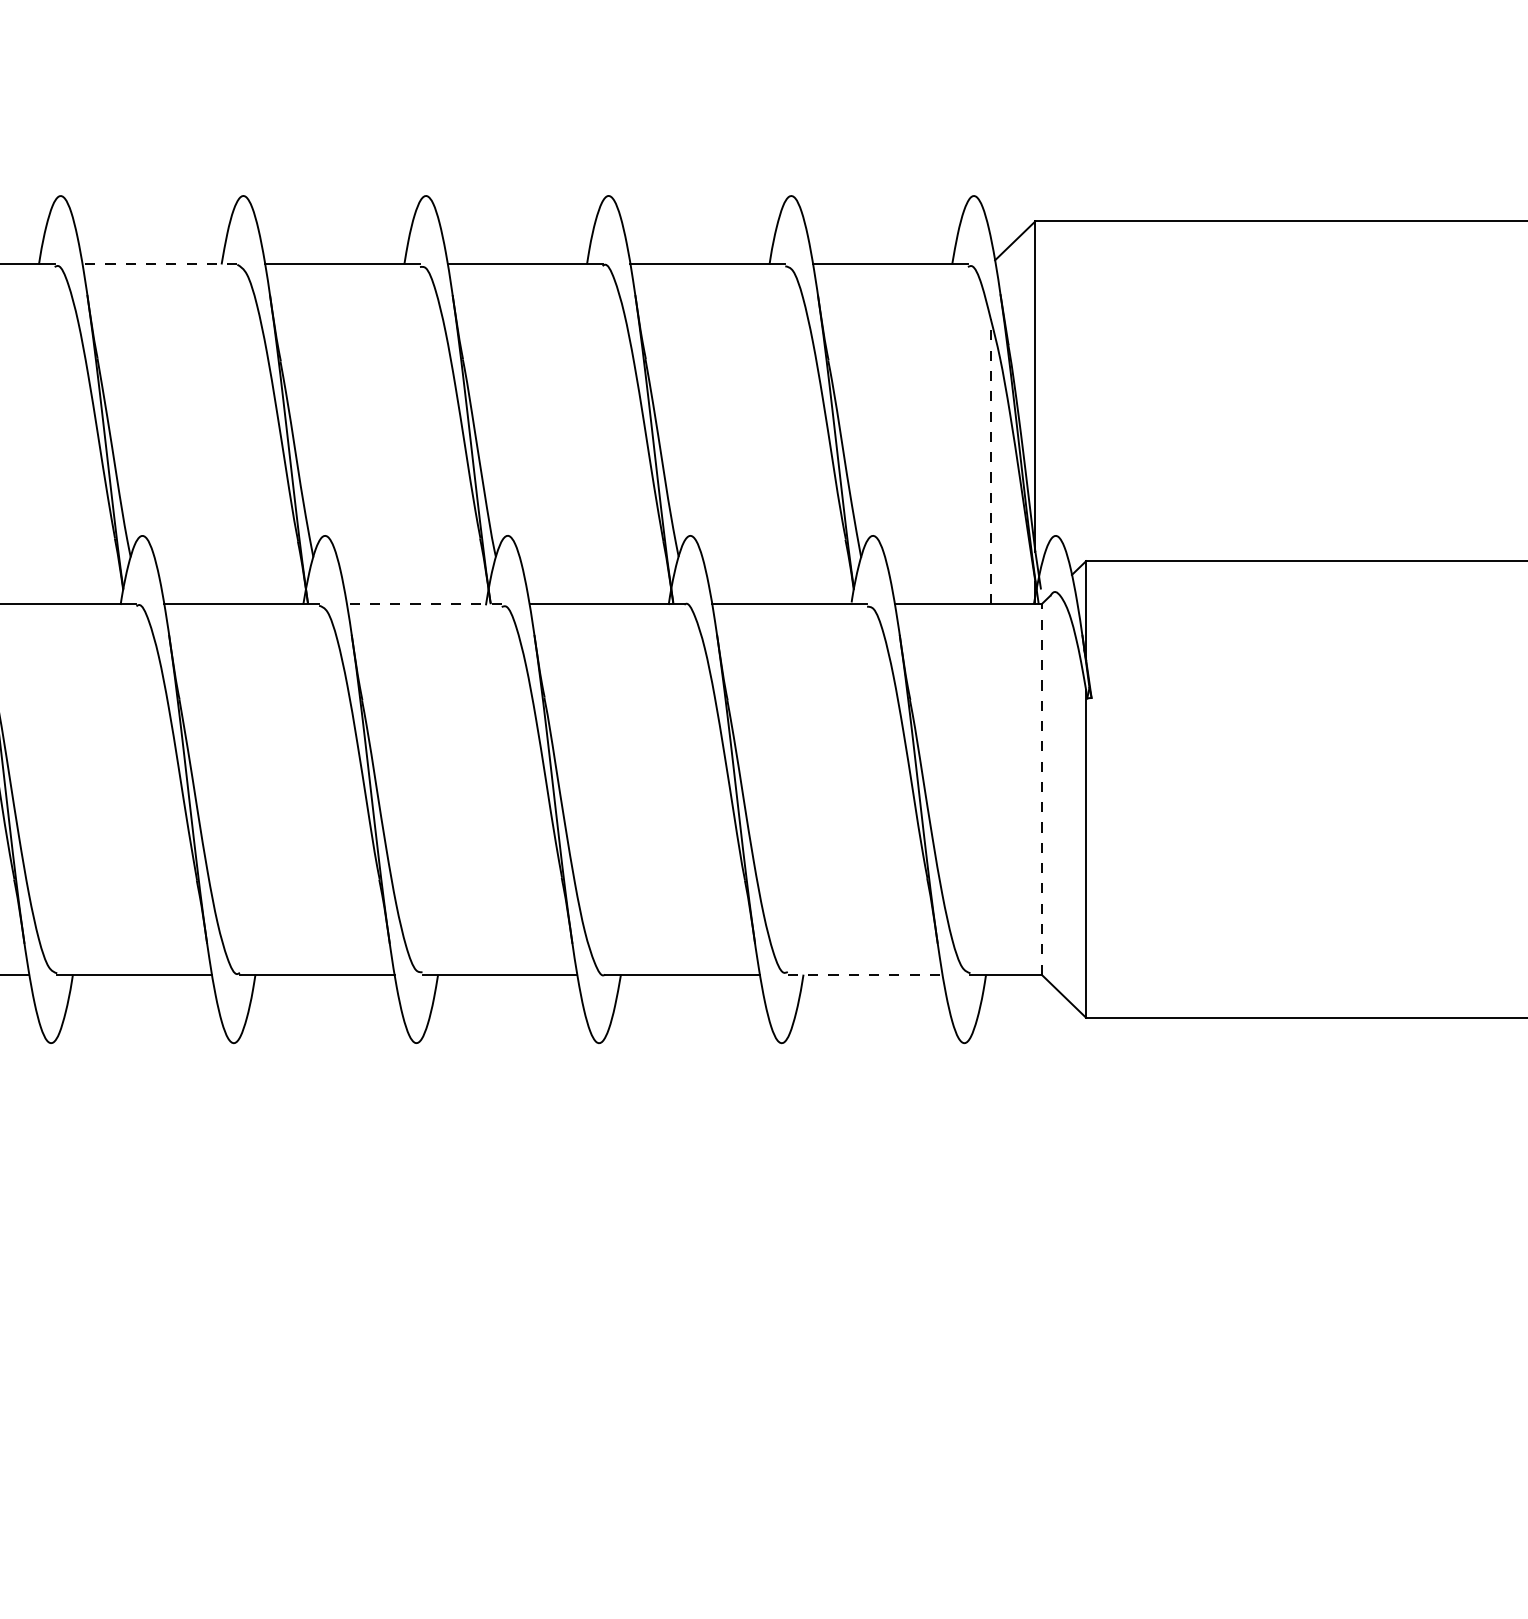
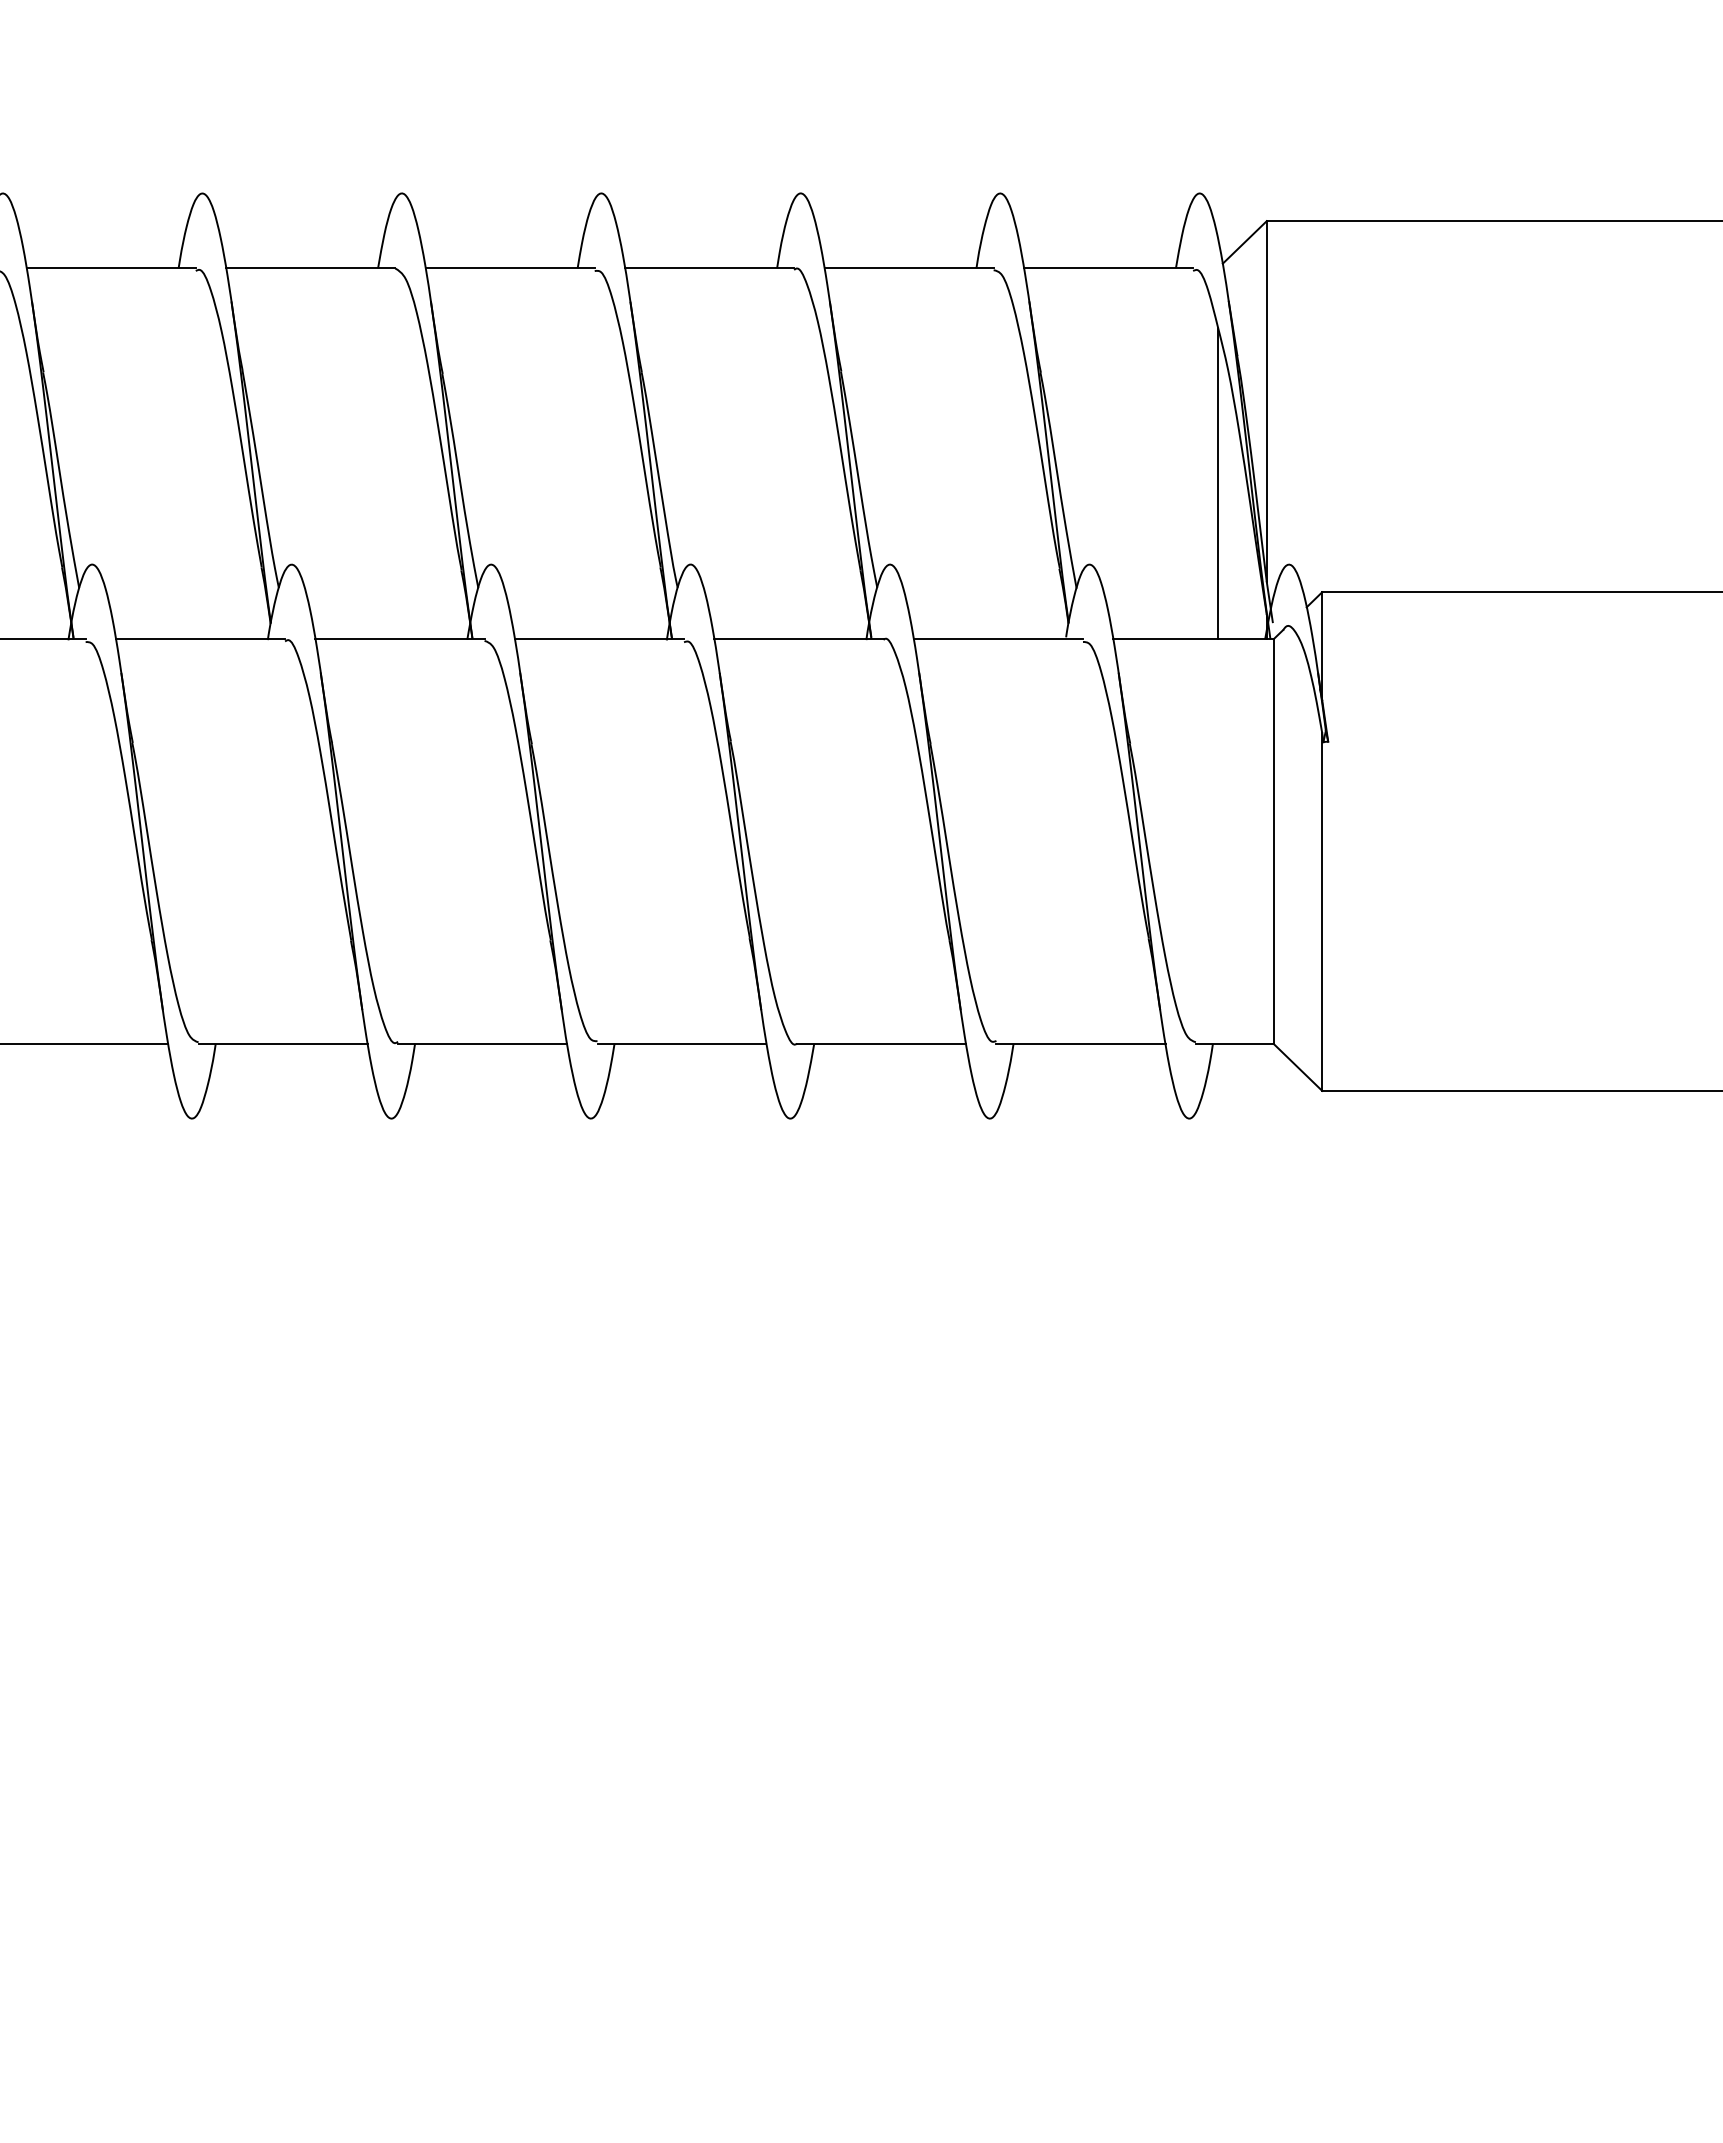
line: (159, 264) -> (310, 268), dashed -> solid
line: (991, 461) -> (1218, 483), dashed -> solid
line: (424, 604) -> (599, 639), dashed -> solid
line: (1041, 789) -> (1273, 841), dashed -> solid
line: (865, 974) -> (1081, 1043), dashed -> solid

